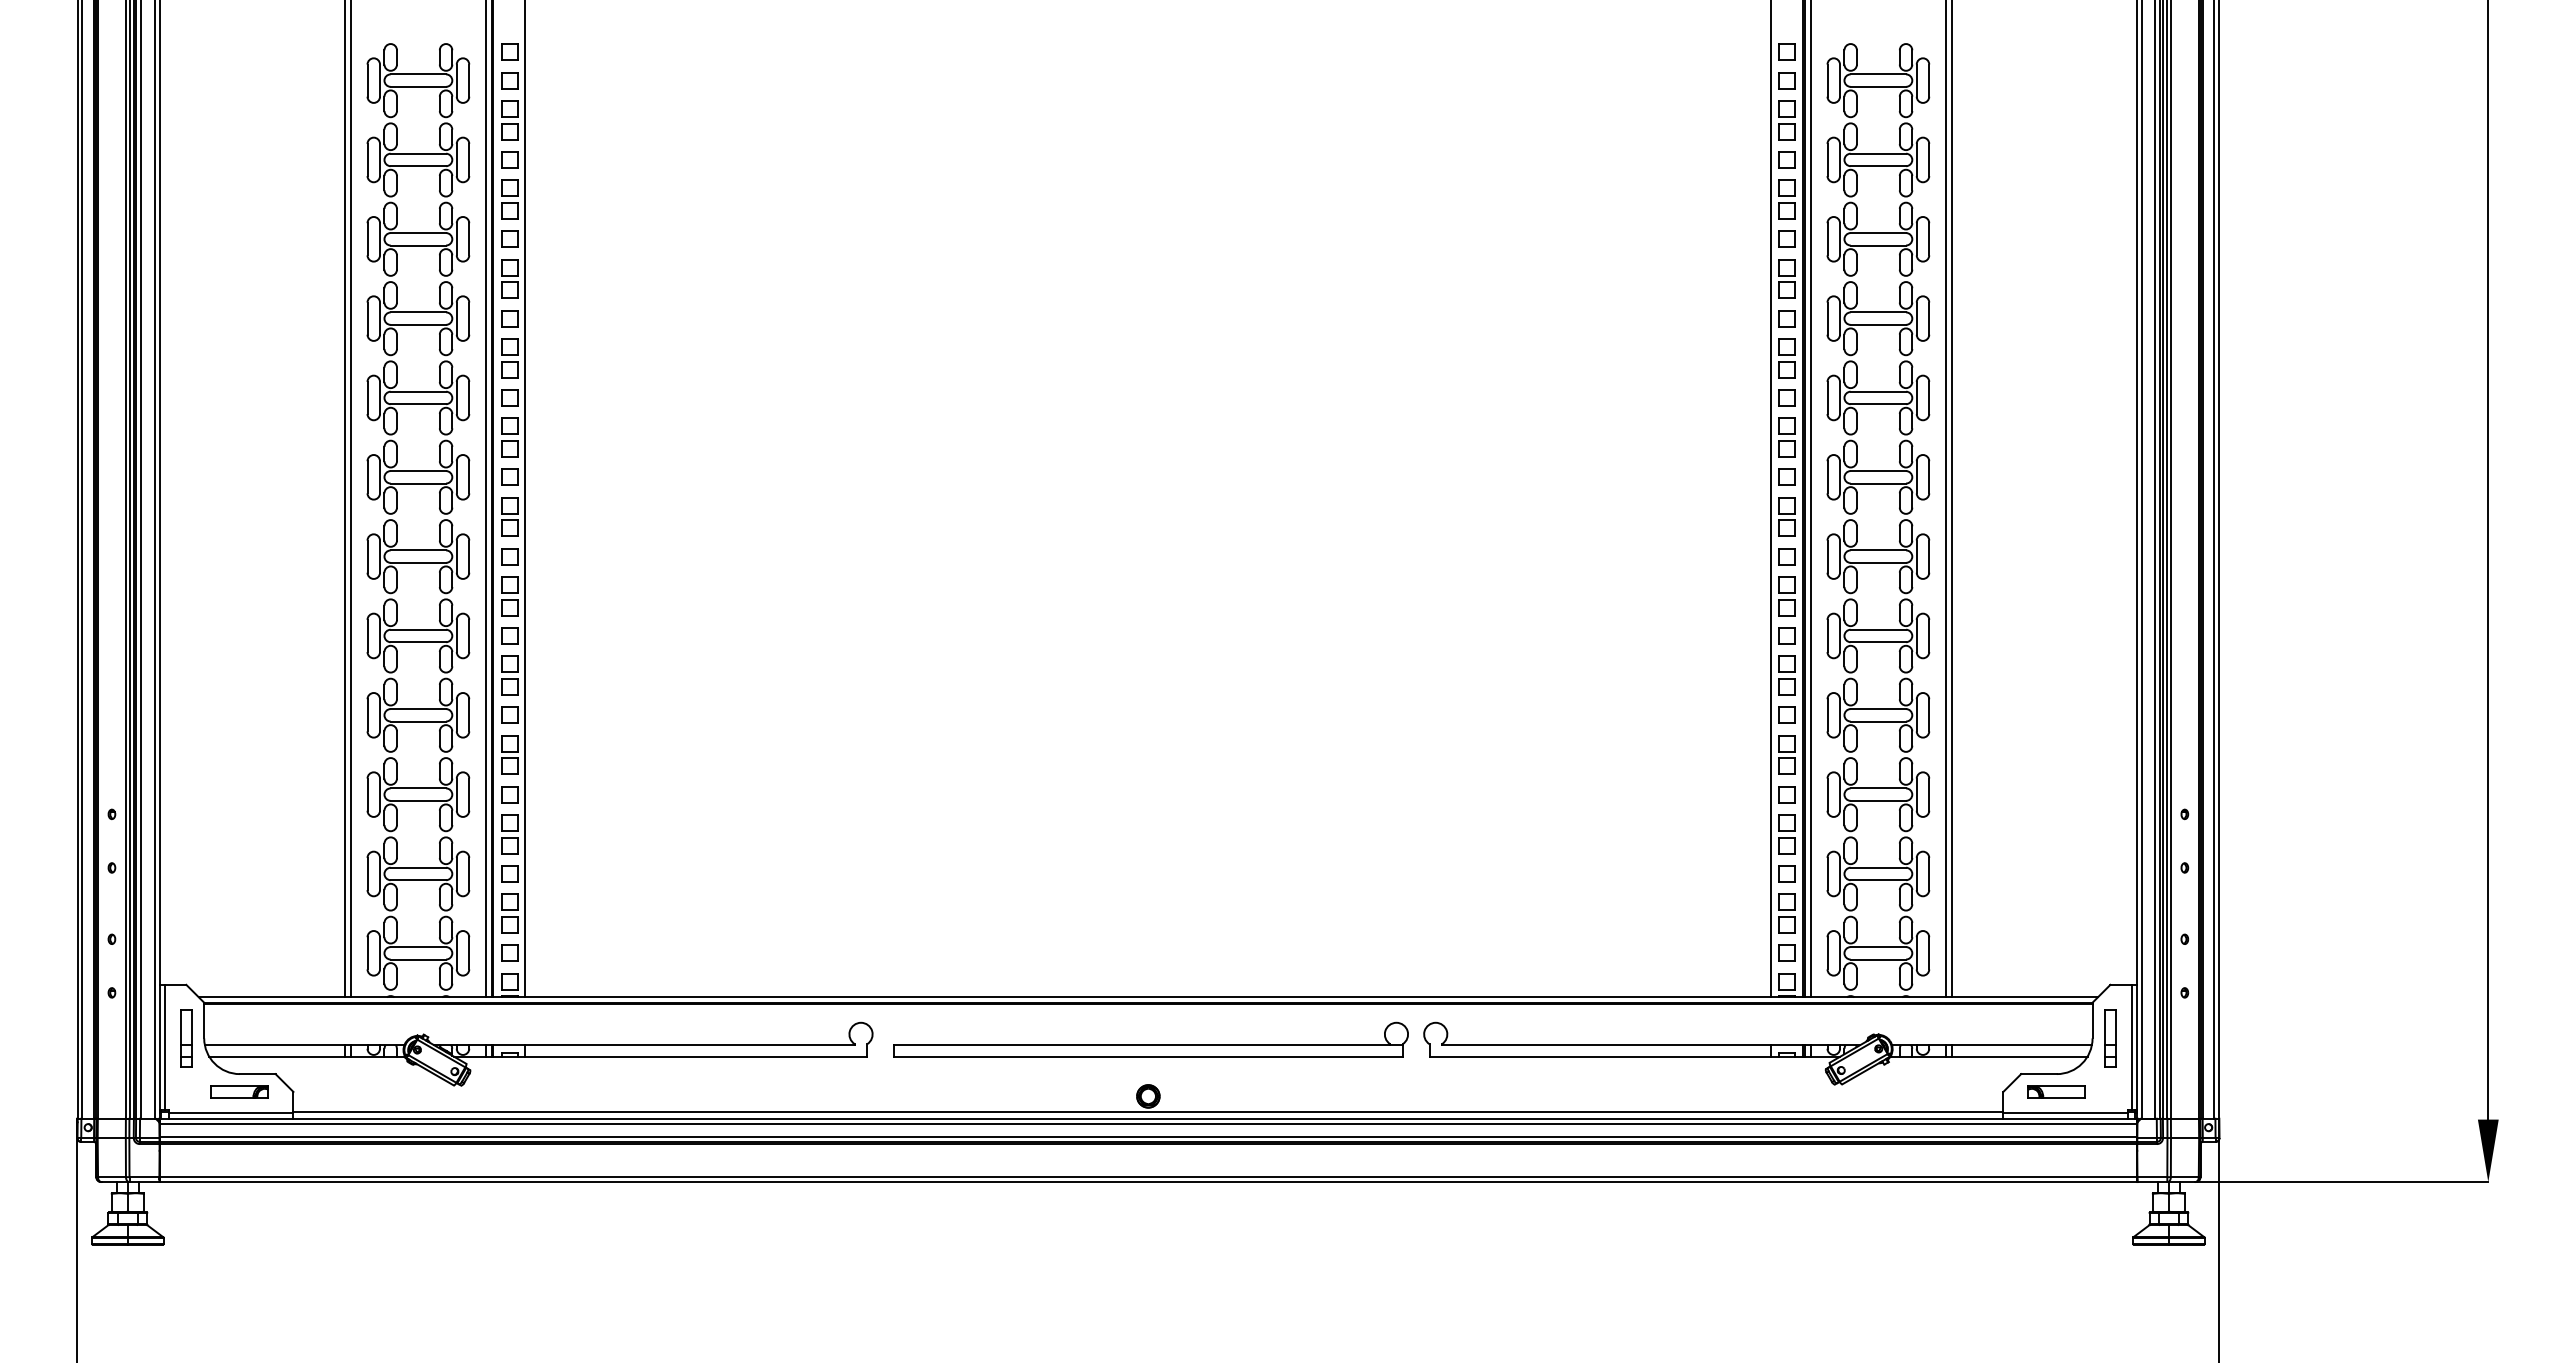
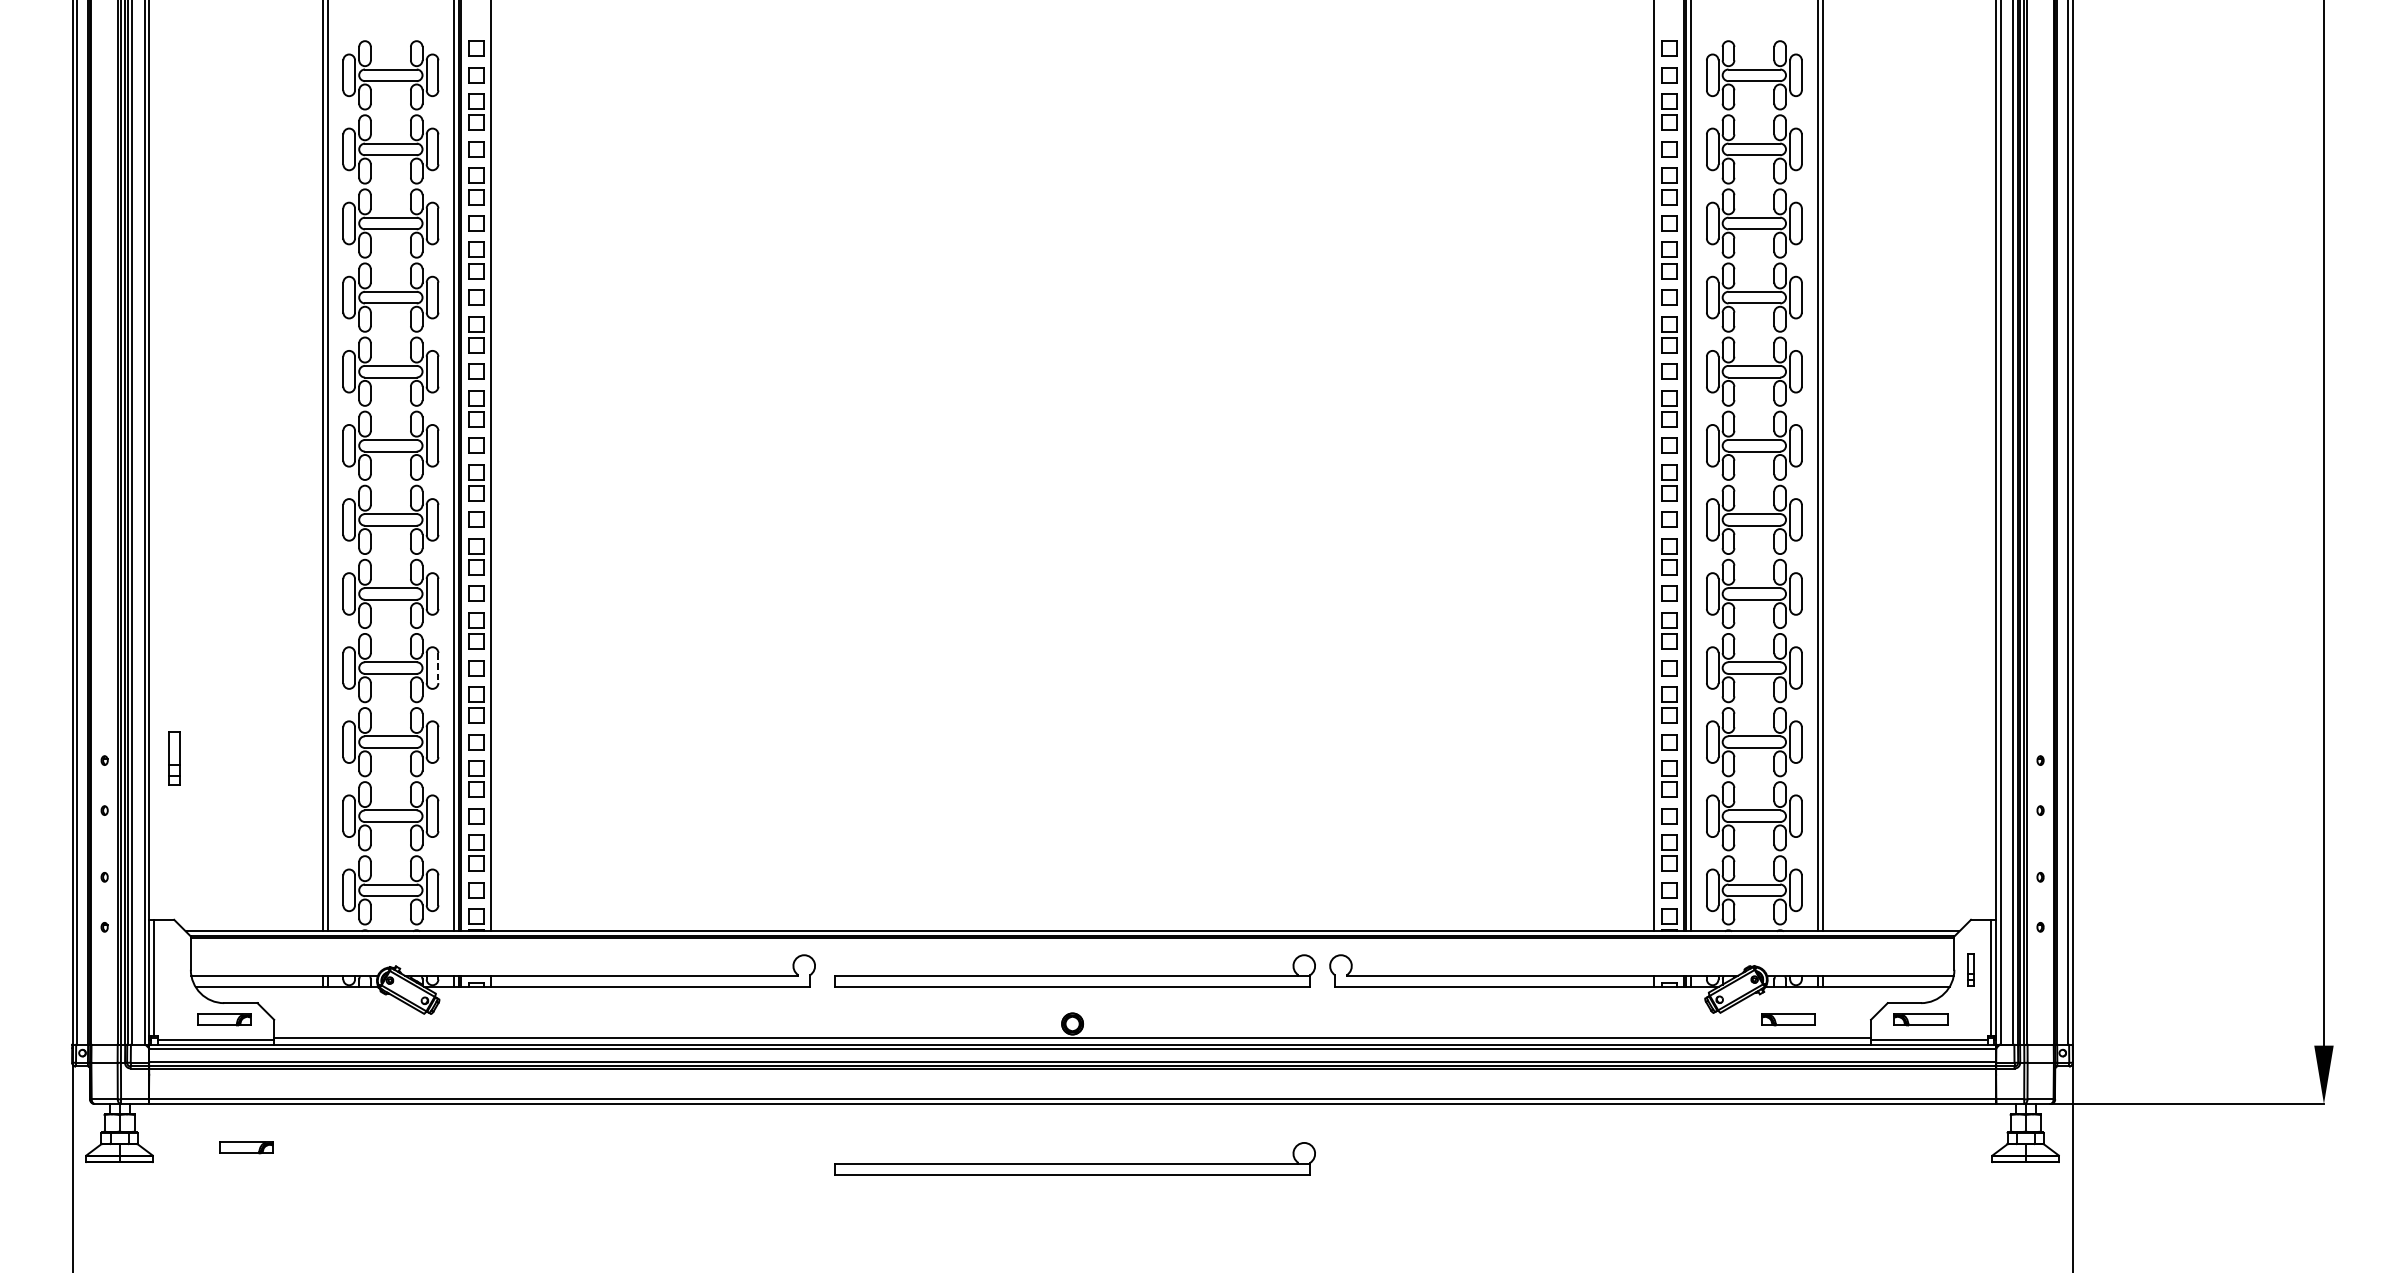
line: (469, 715) -> (438, 668), solid -> dashed
part: (186, 1038) -> (174, 758), moved
part: (2110, 1038) -> (1971, 969), size x0.6
part: (1914, 1091) -> (1788, 1019), added
part: (263, 1228) -> (246, 1147), added
part: (1150, 1240) -> (1074, 1158), added

